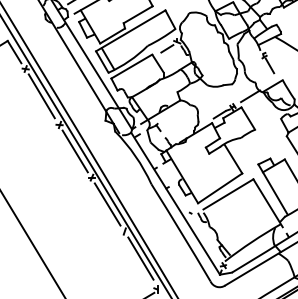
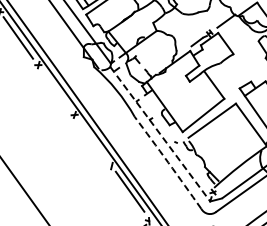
line: (74, 151) -> (55, 90), removed
line: (175, 203) -> (160, 134), solid -> dashed
line: (107, 204) -> (92, 140), removed
arc: (181, 232) -> (168, 162), solid -> dashed

